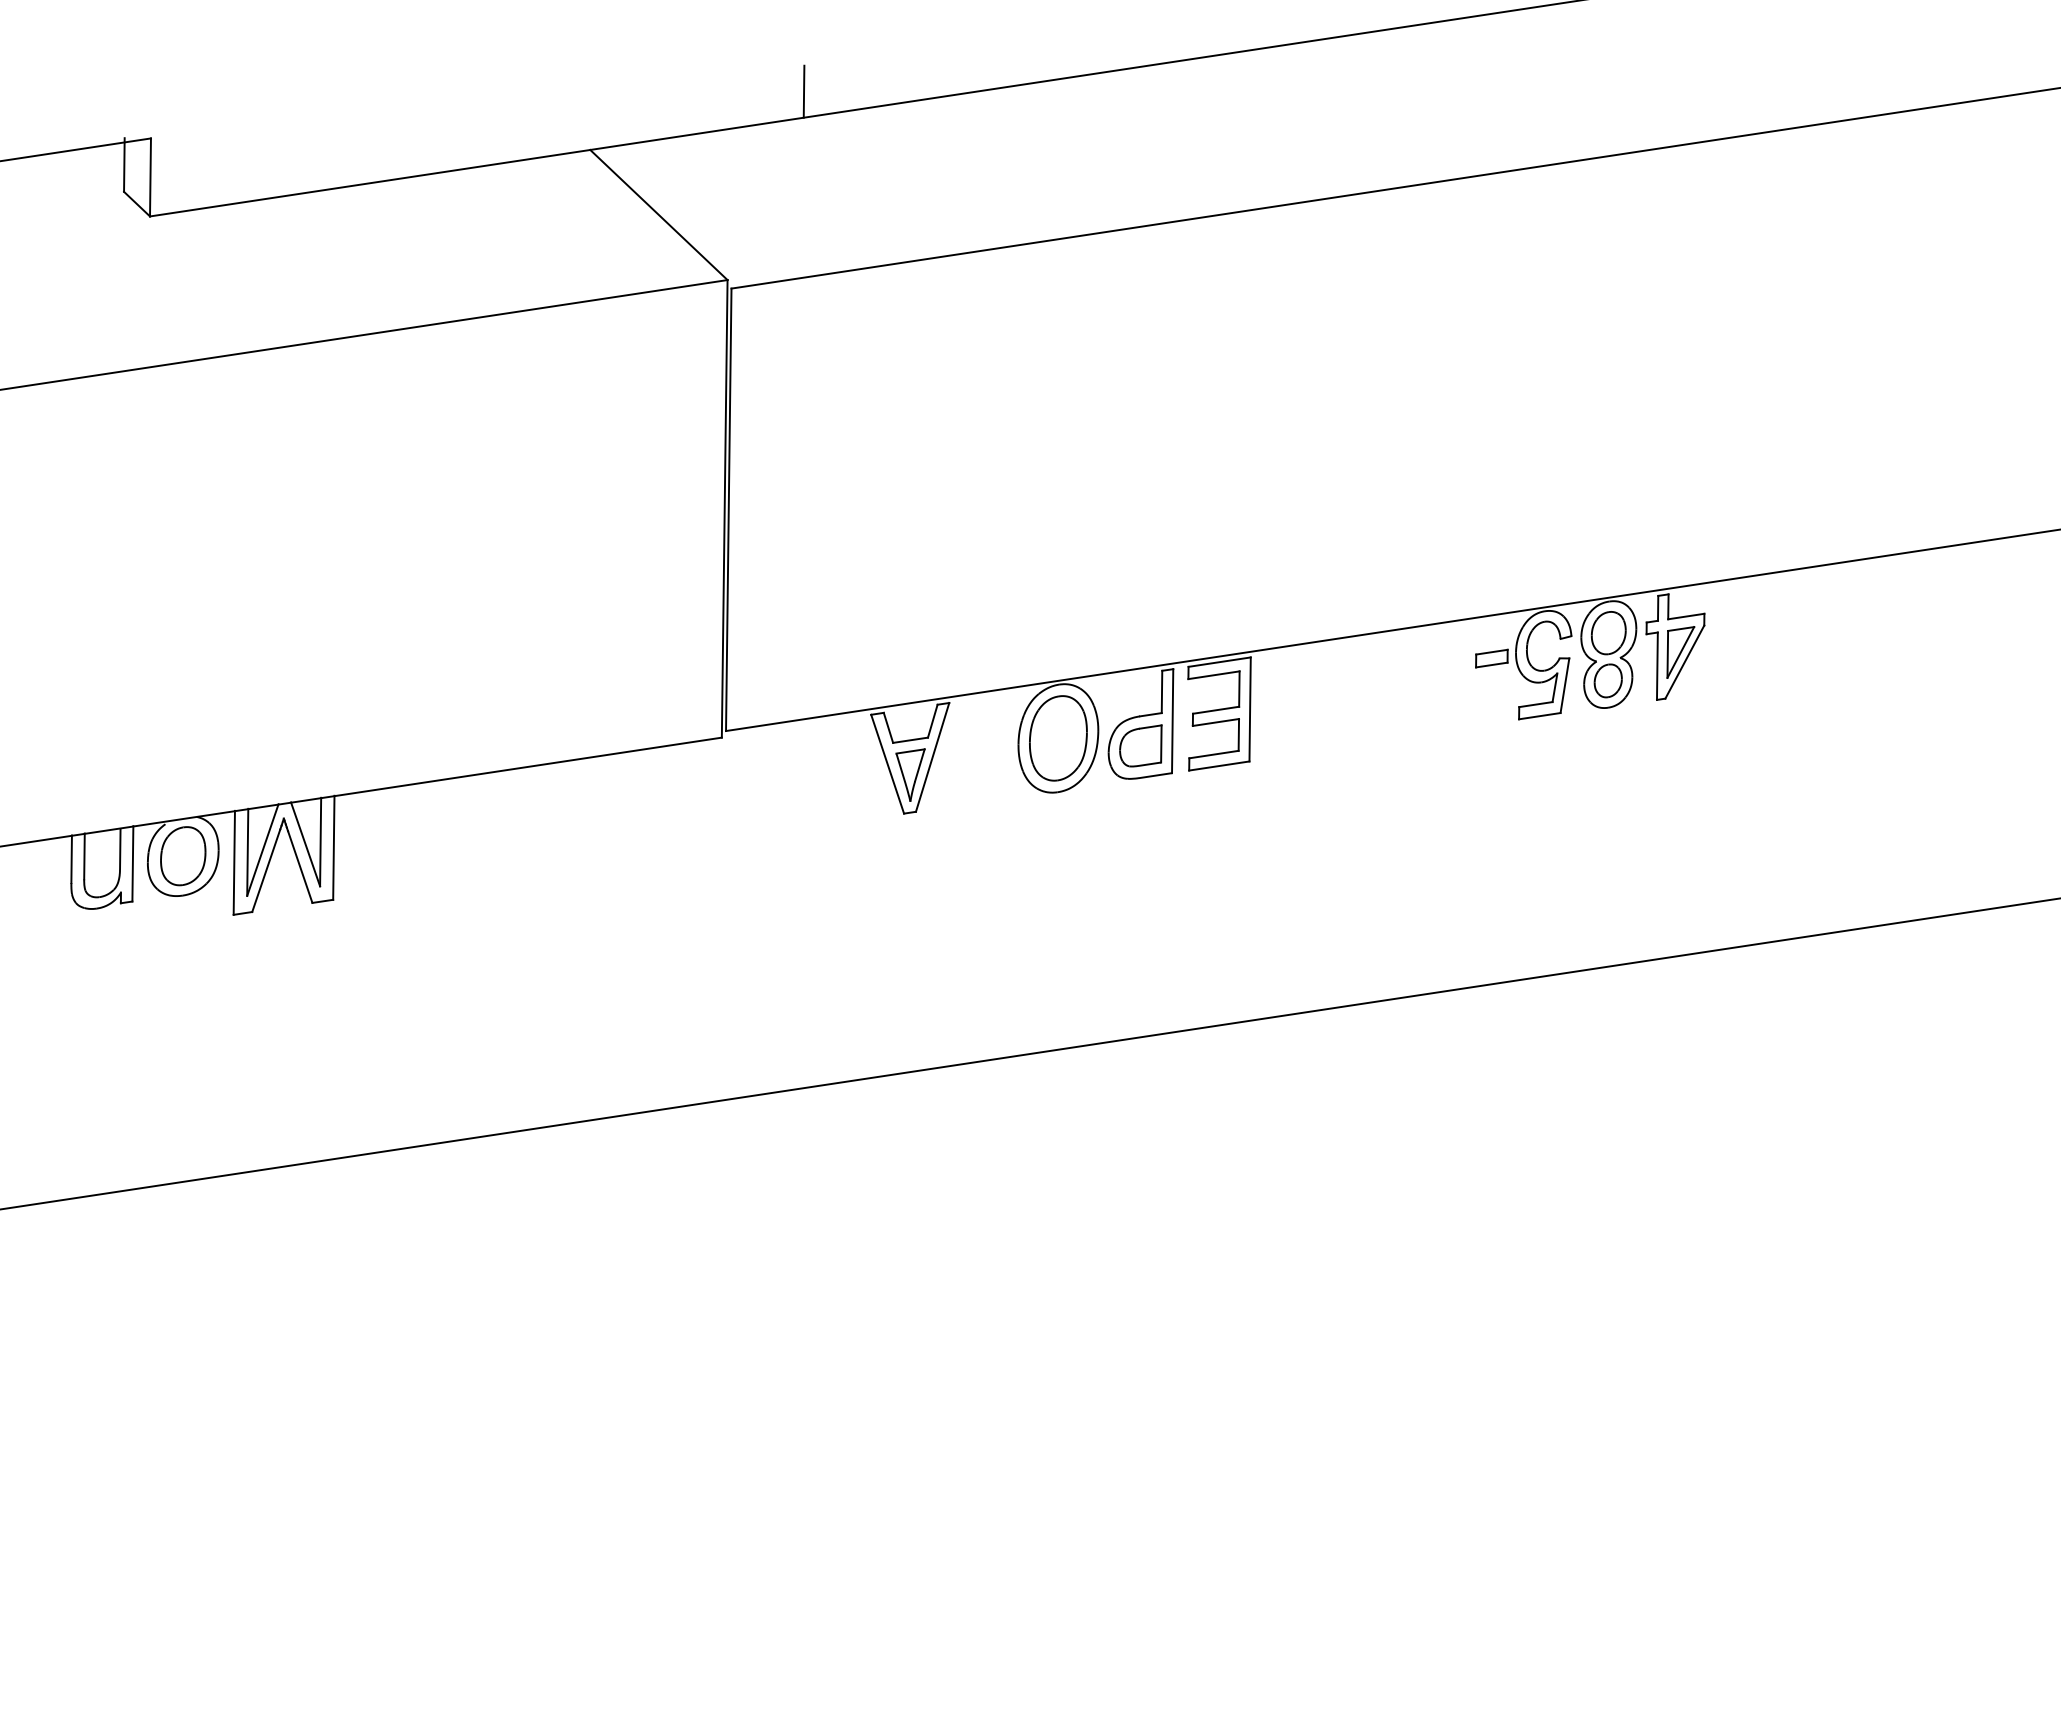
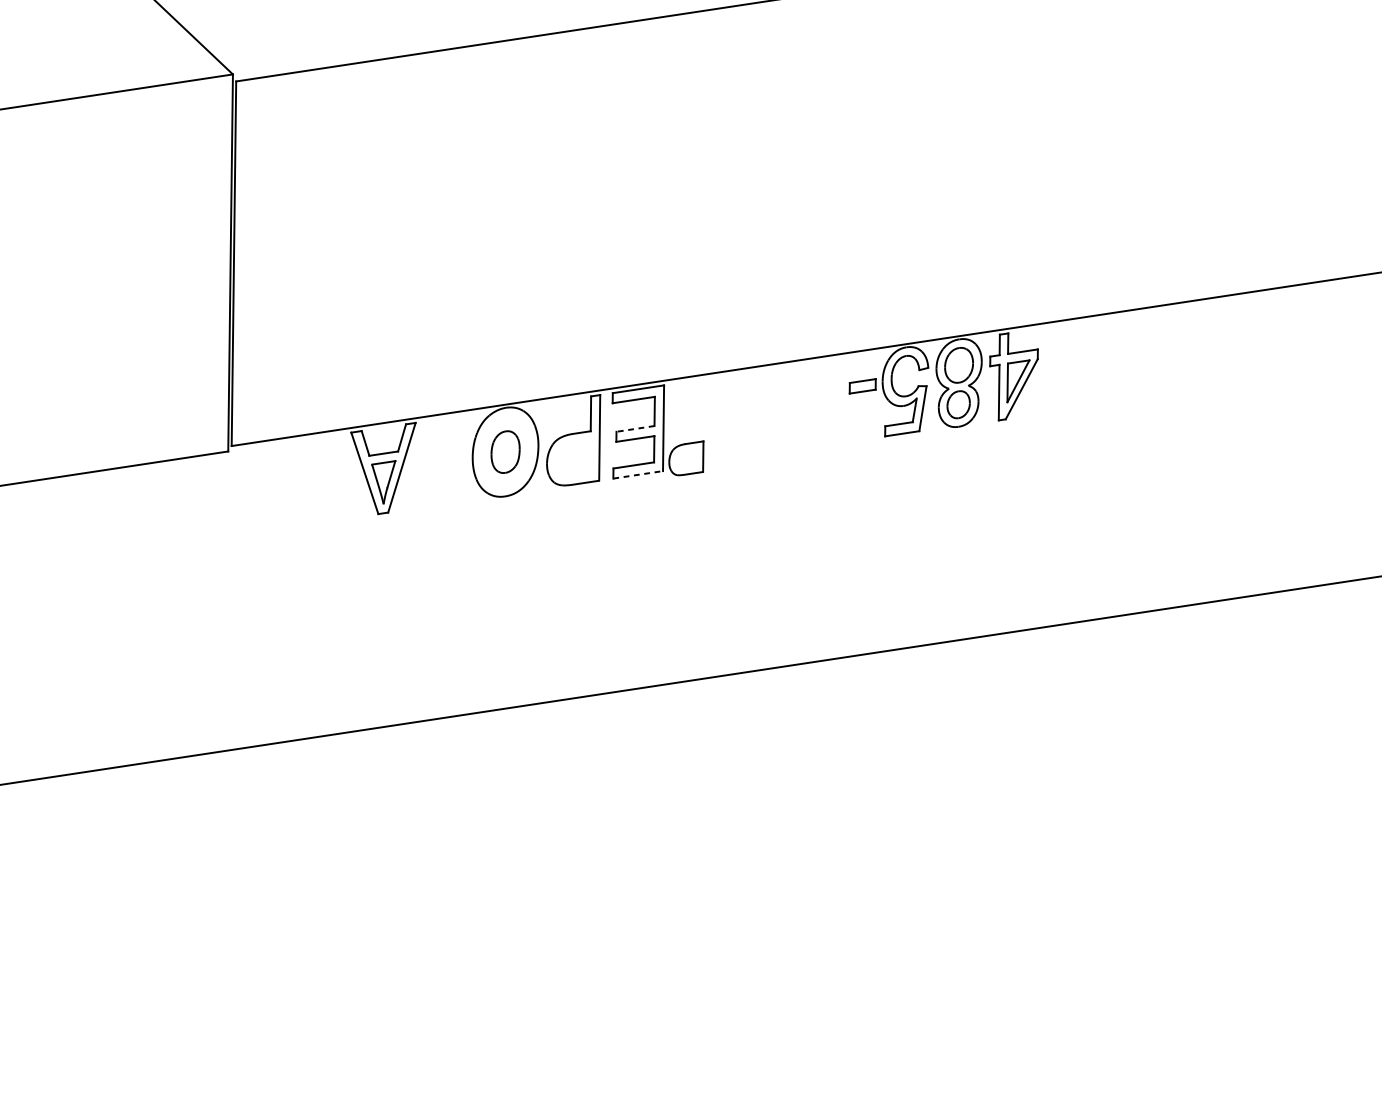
line: (1215, 710) -> (635, 429), solid -> dashed
part: (1058, 738) -> (505, 452), size x0.6
part: (1140, 745) -> (686, 457), moved
line: (1219, 765) -> (638, 474), solid -> dashed

